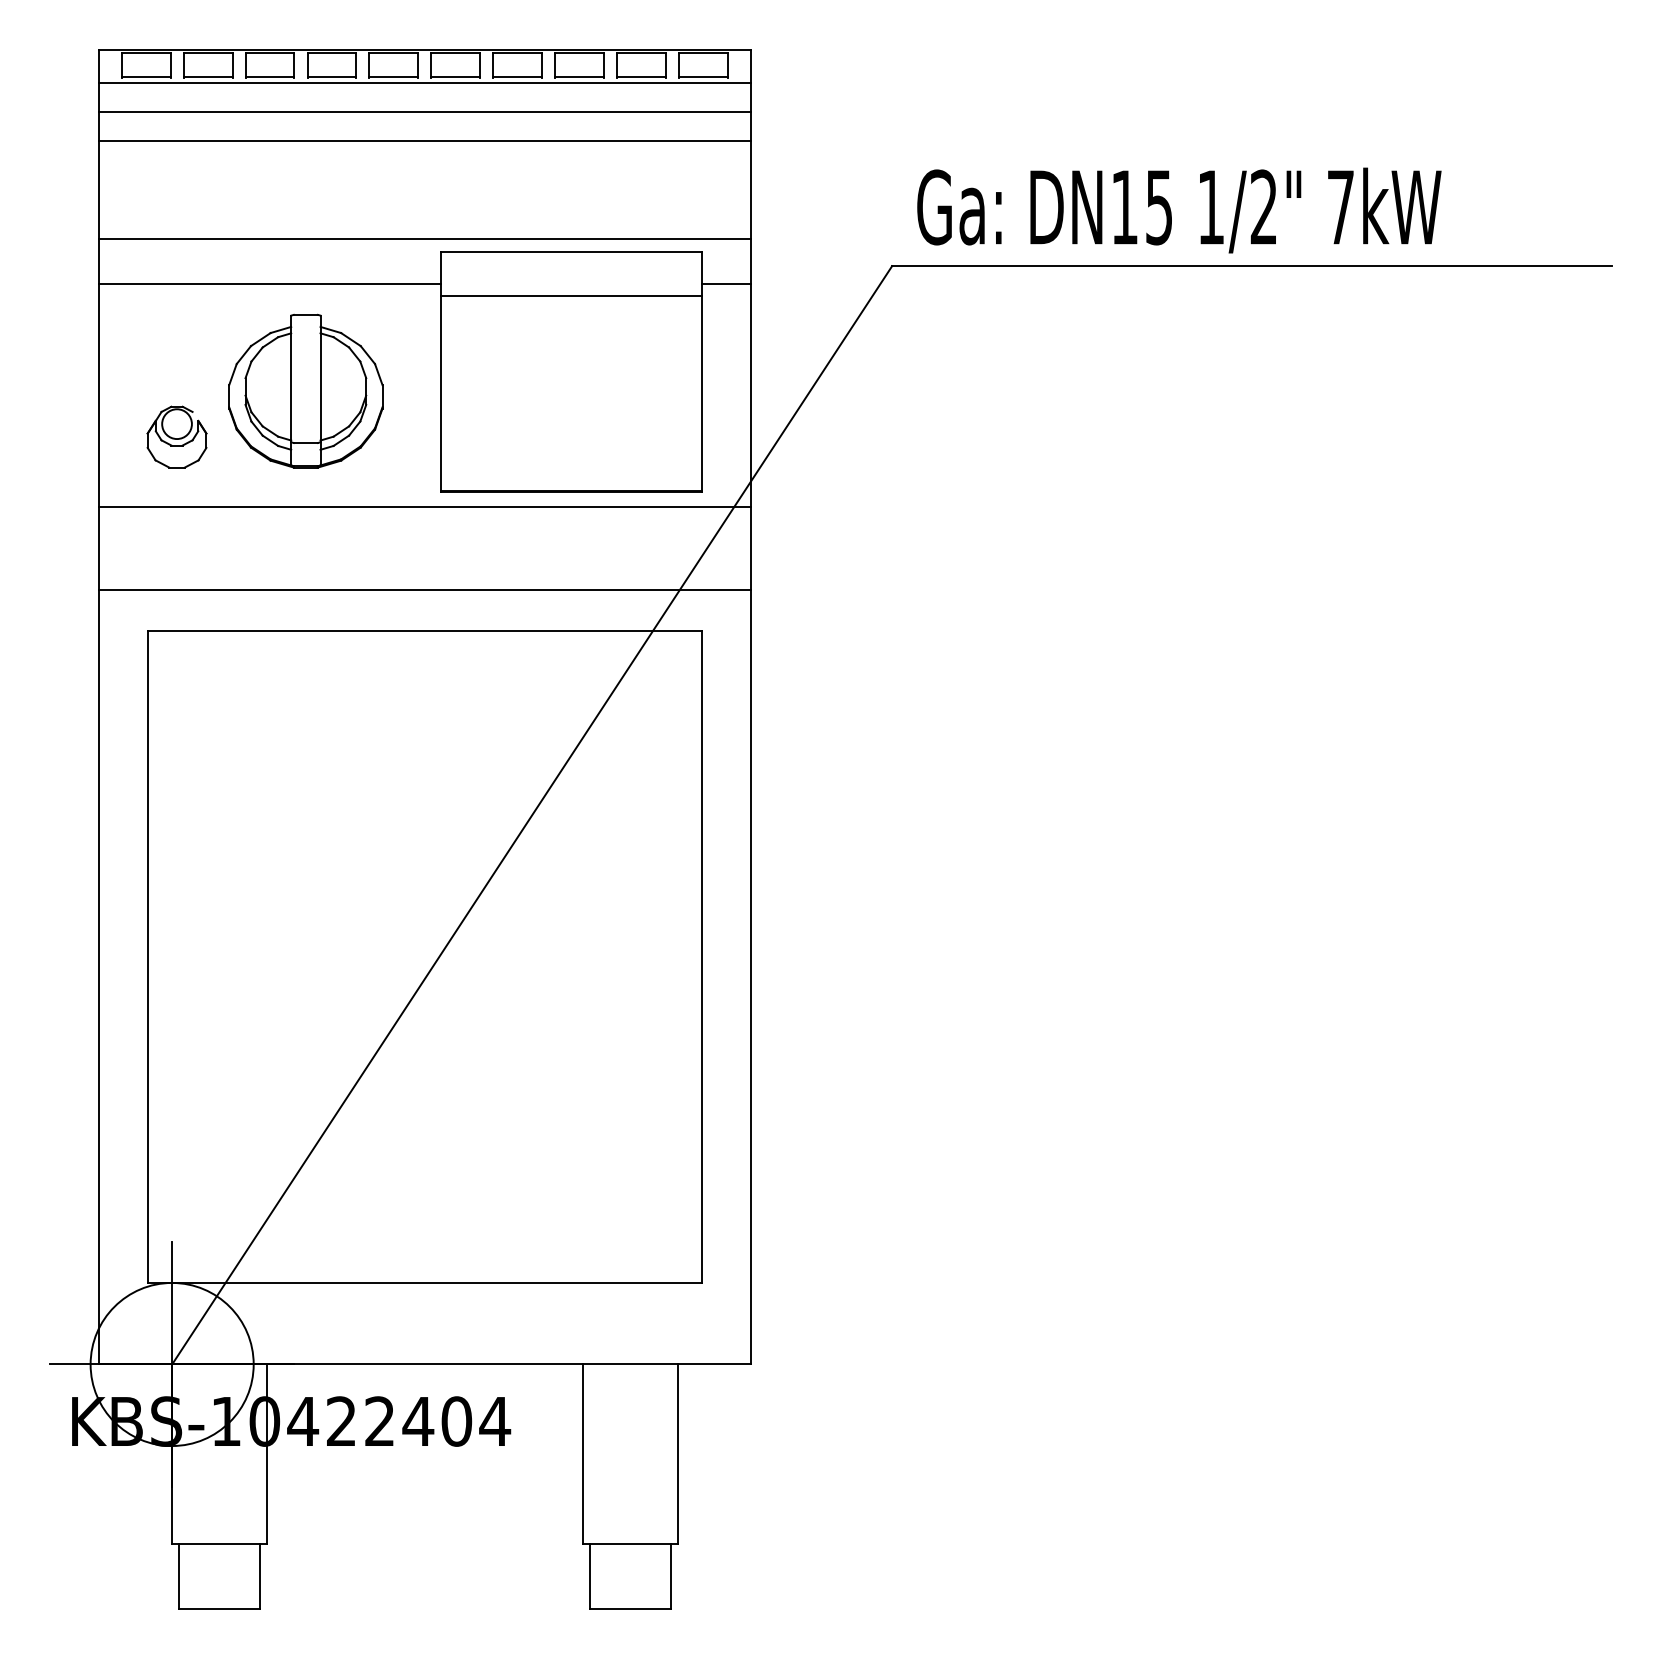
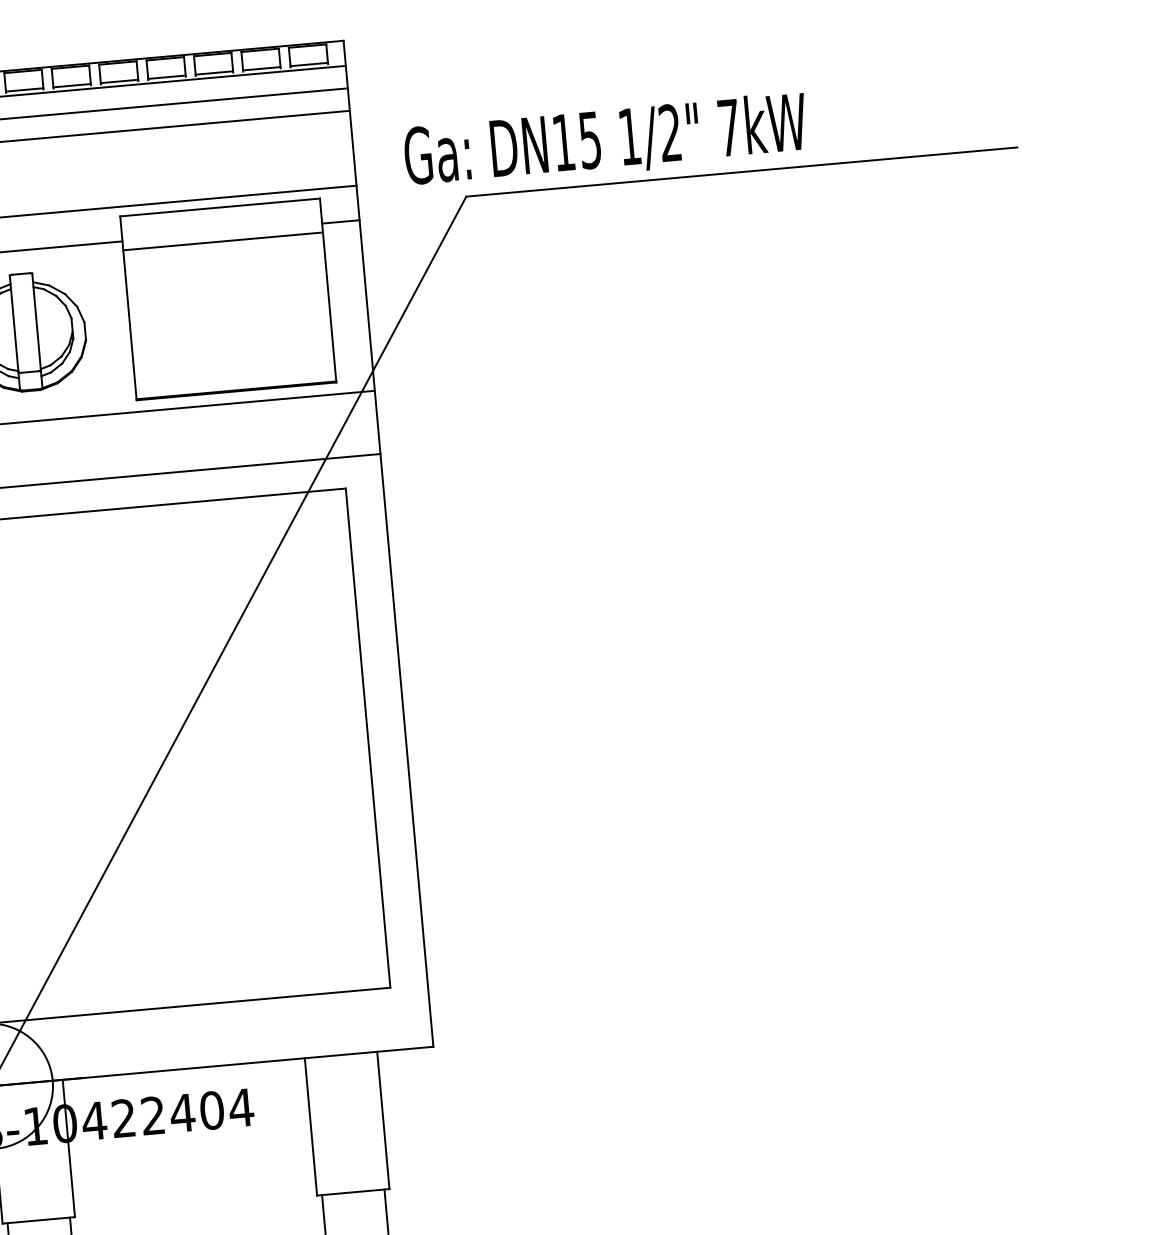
text: (1179, 210) -> (605, 141), moved

